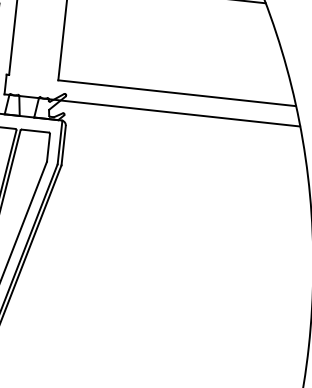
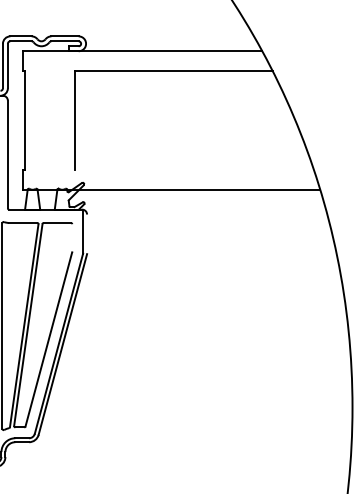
line: (176, 93) -> (193, 170), removed
line: (64, 145) -> (87, 234), removed
line: (48, 148) -> (72, 238), removed

